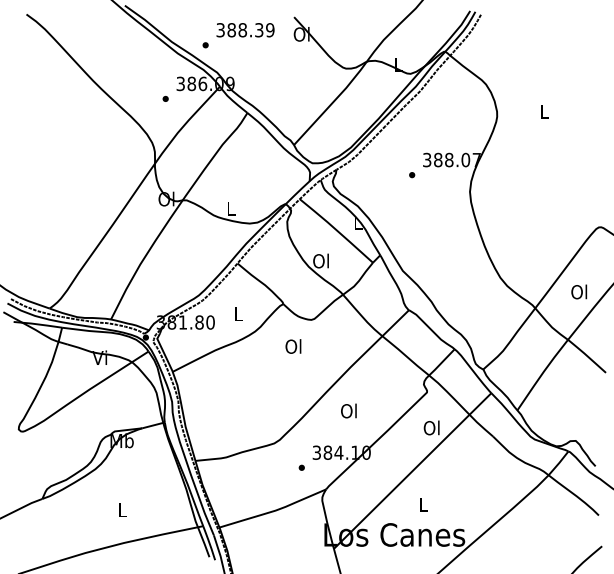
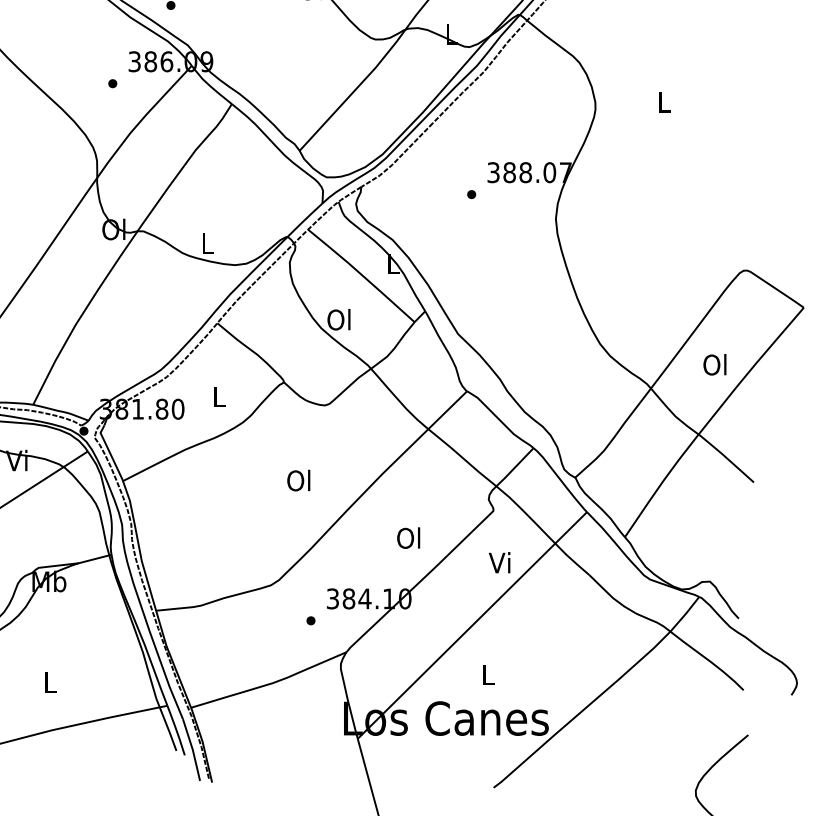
text: (293, 346) -> (298, 480), moved
text: (348, 410) -> (408, 537), moved
text: (431, 427) -> (499, 562), Ol -> Vi

